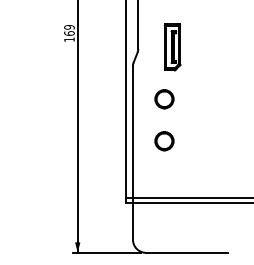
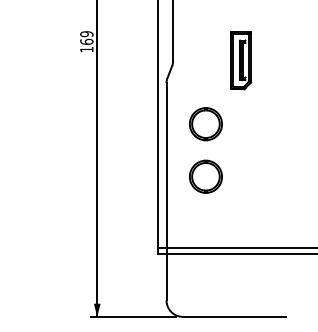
part: (172, 47) -> (241, 60), moved
part: (164, 99) -> (206, 124), size x1.4
part: (164, 141) -> (206, 177), size x1.4

